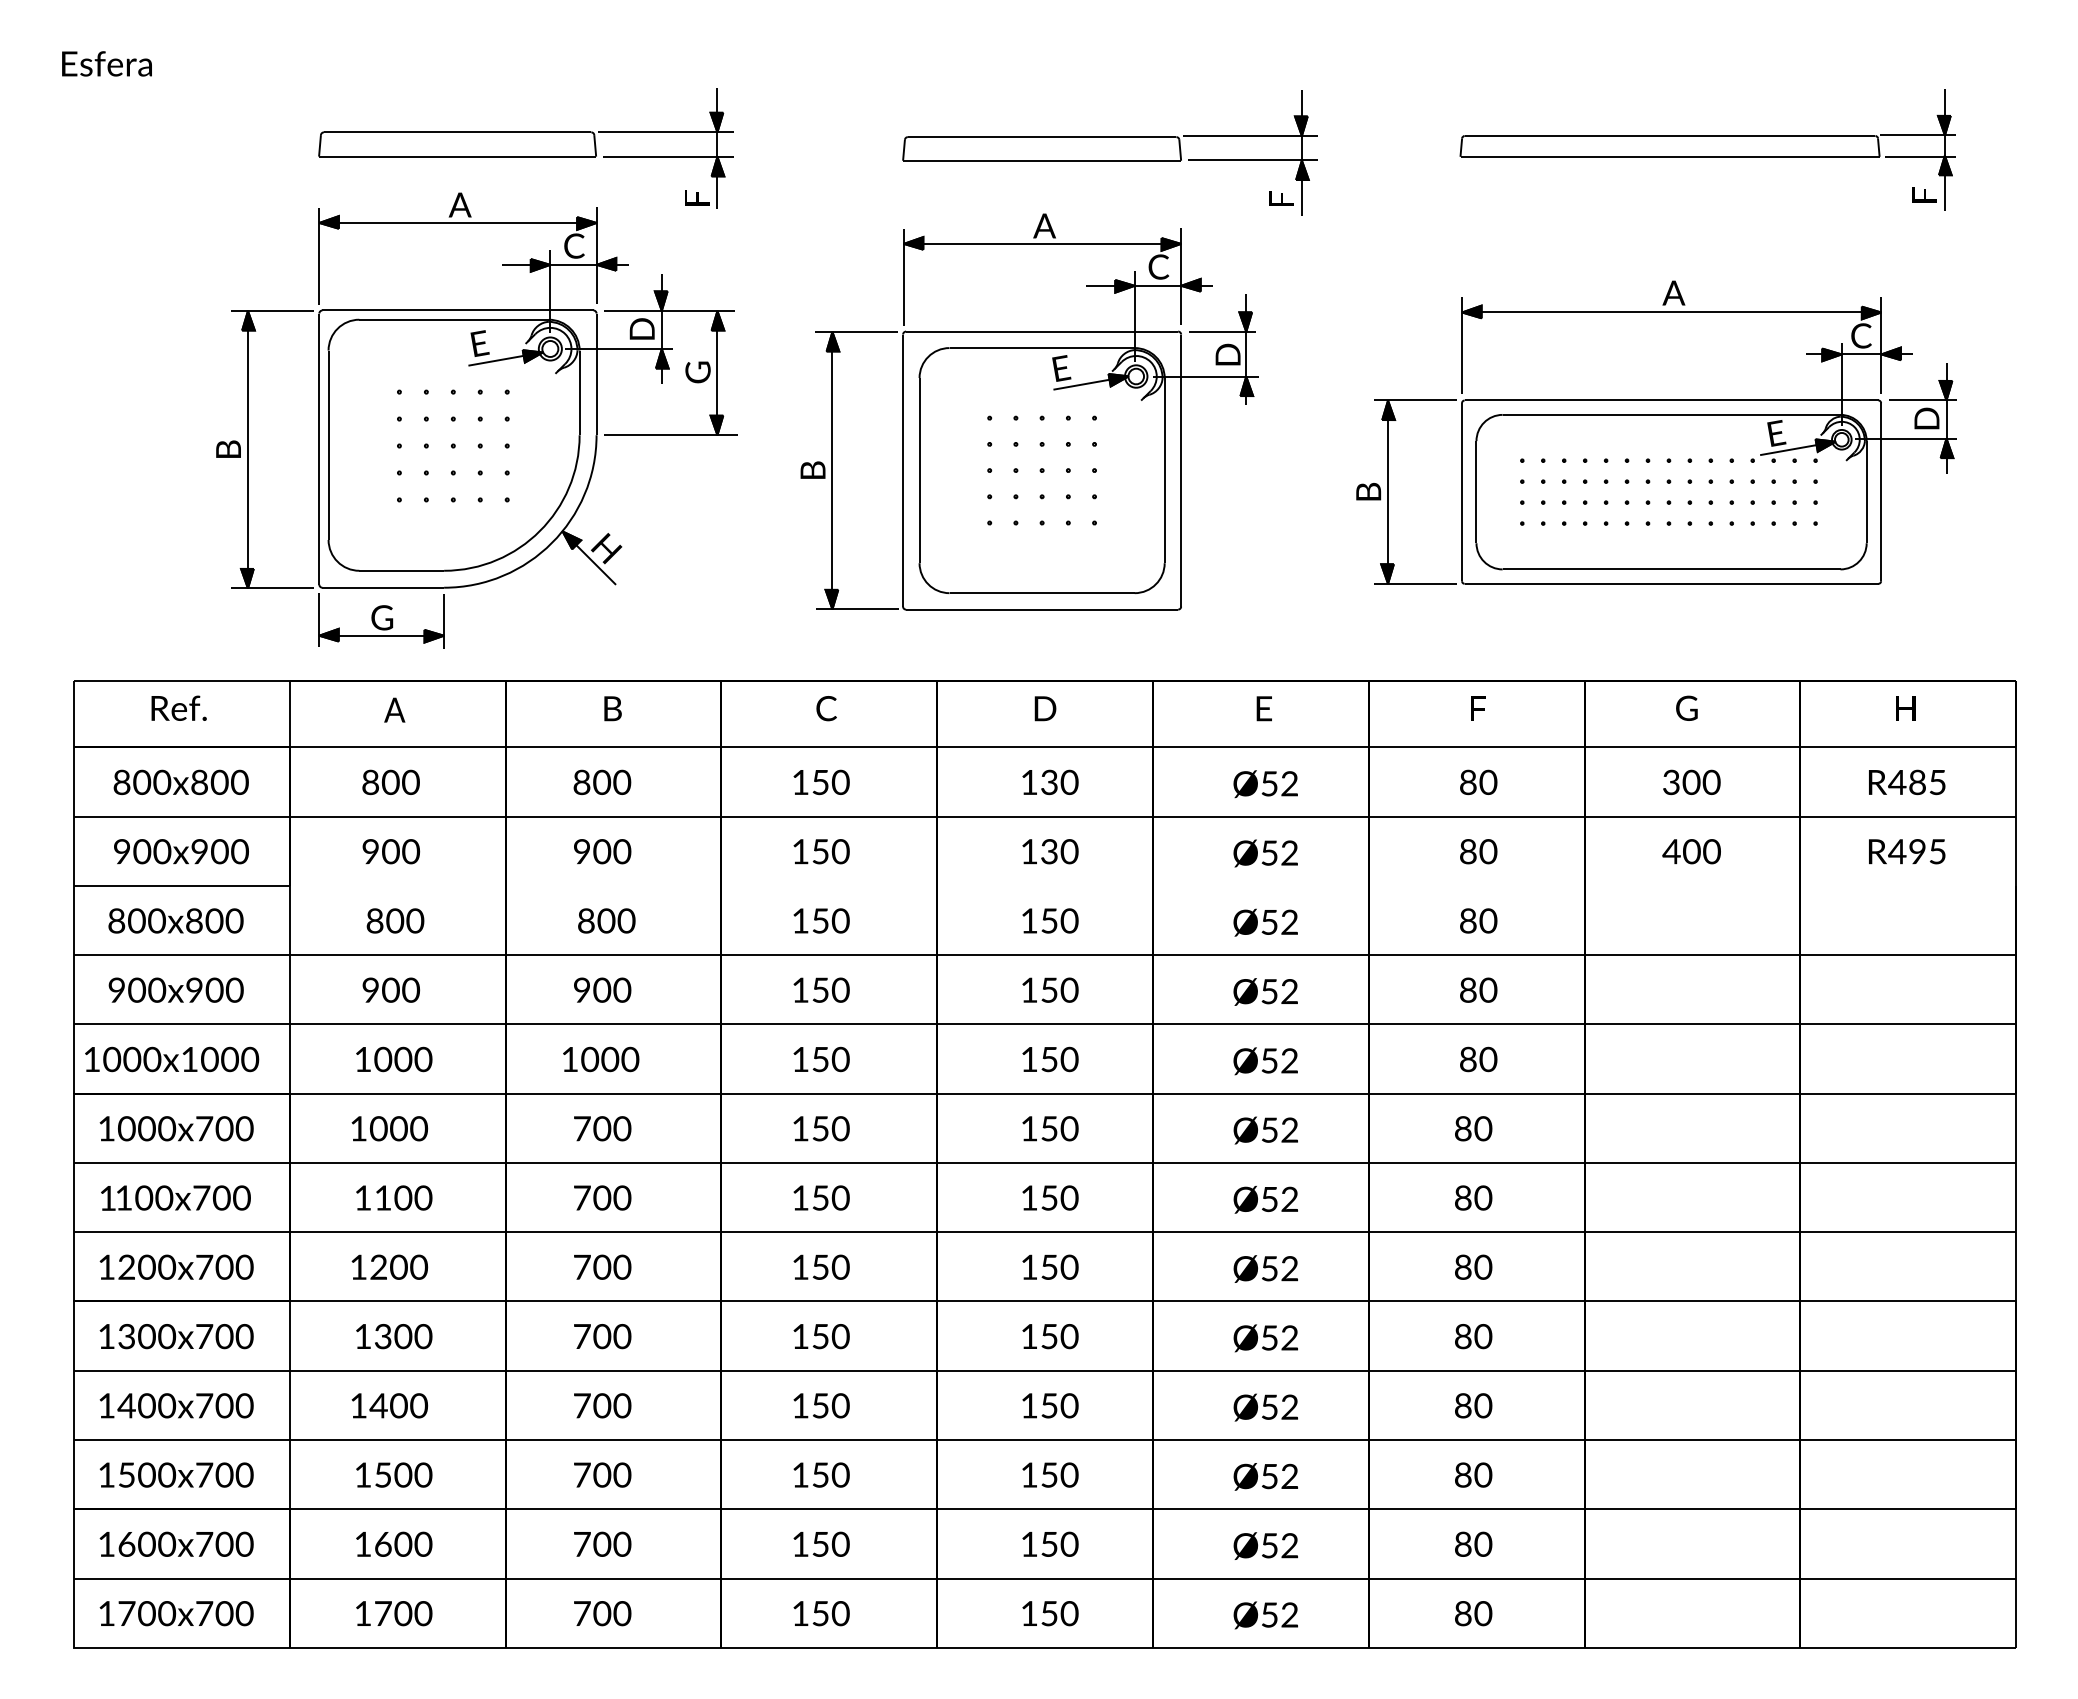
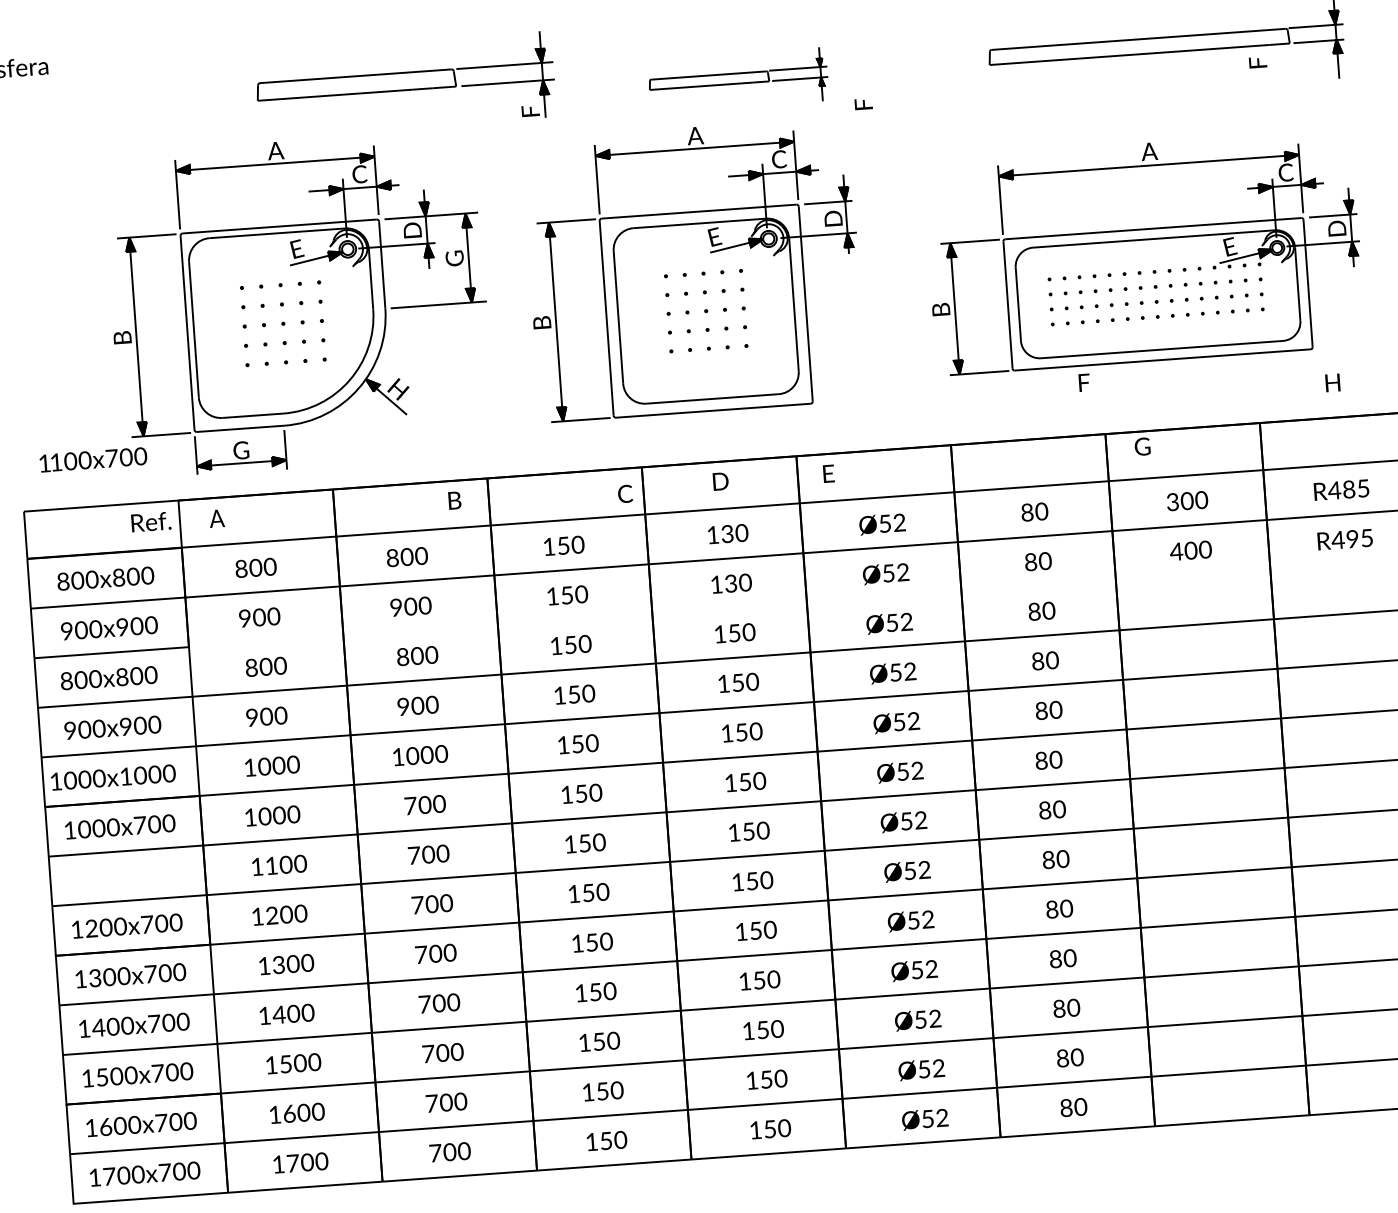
part: (525, 148) -> (405, 84), moved
part: (1109, 152) -> (738, 79), size x0.6
text: (1924, 194) -> (1257, 62), moved
text: (178, 707) -> (150, 521), moved
text: (1686, 707) -> (1142, 446), moved
text: (612, 708) -> (454, 500), moved
text: (826, 708) -> (625, 493), moved
text: (1263, 708) -> (828, 473), moved
text: (1478, 708) -> (1084, 382), moved
text: (1905, 708) -> (1332, 382), moved
text: (394, 709) -> (216, 518), moved
text: (175, 1197) -> (93, 459), moved

